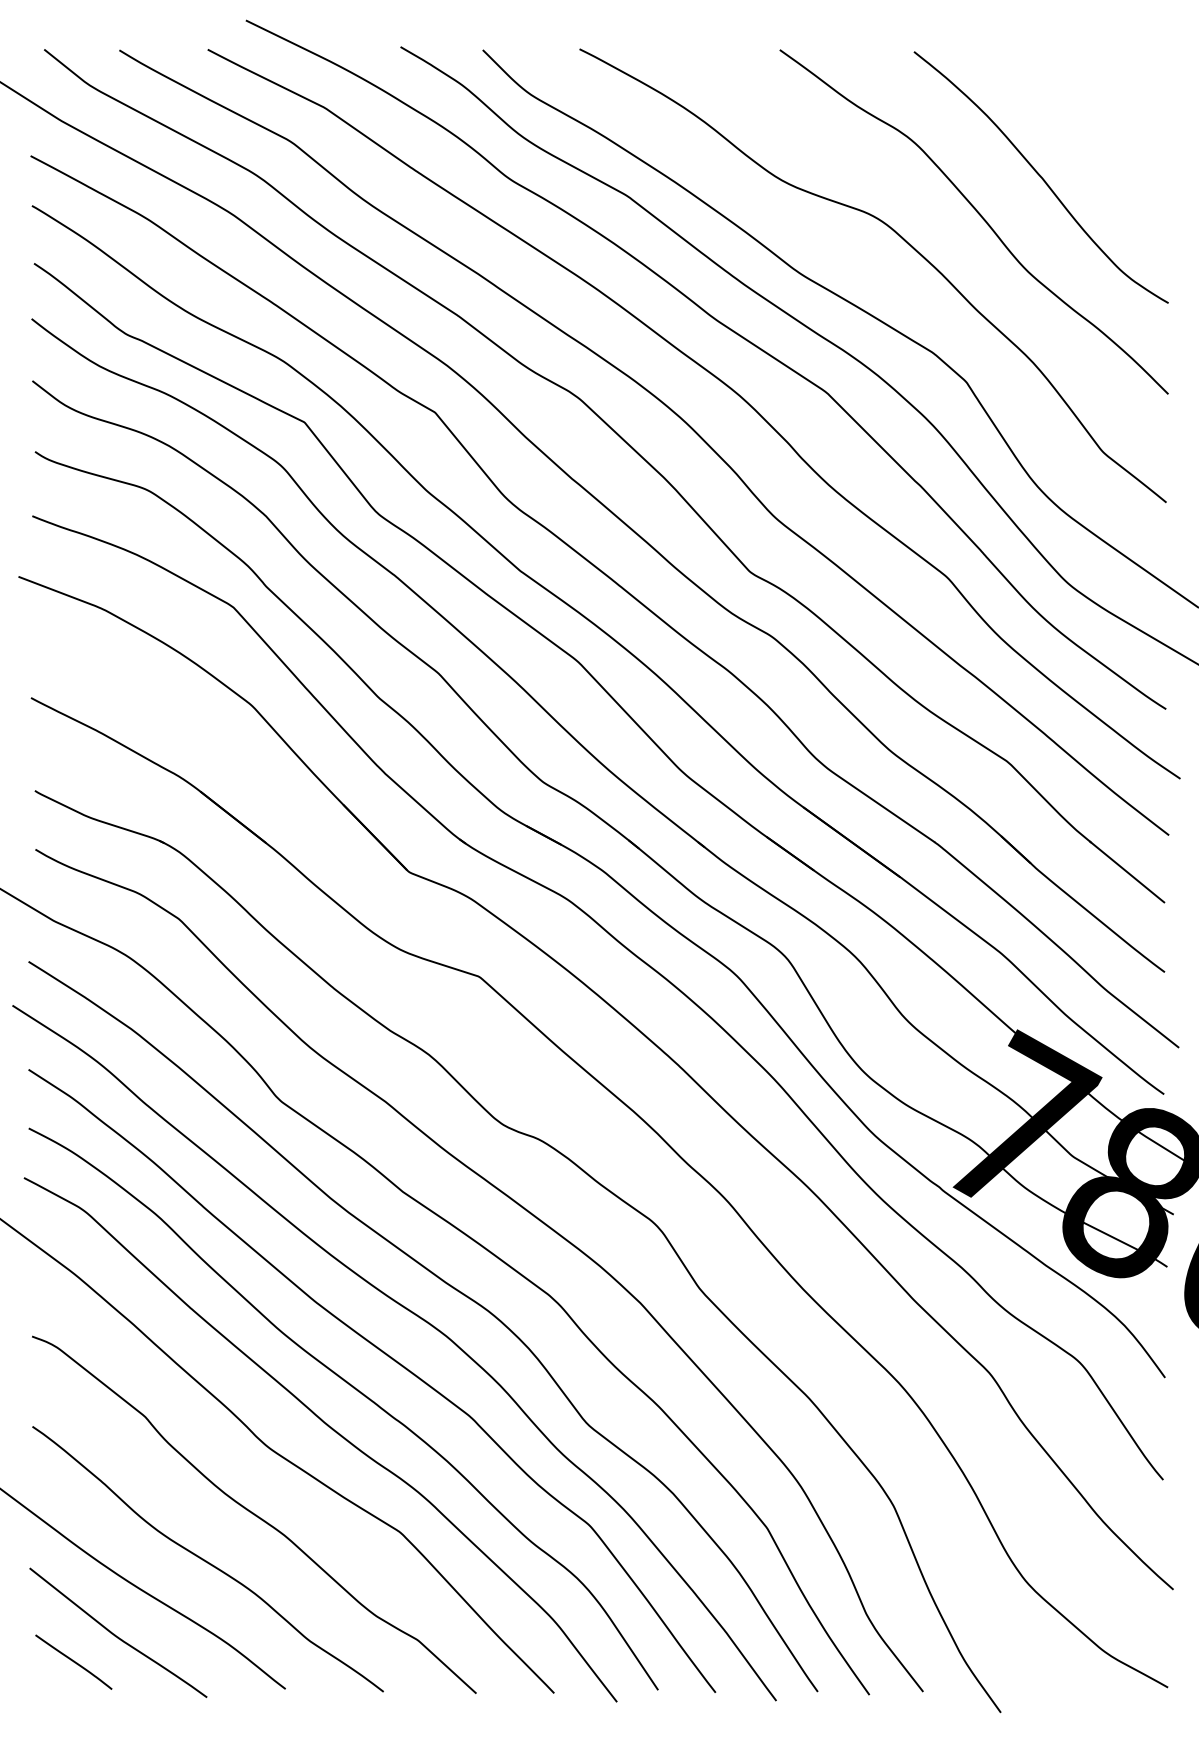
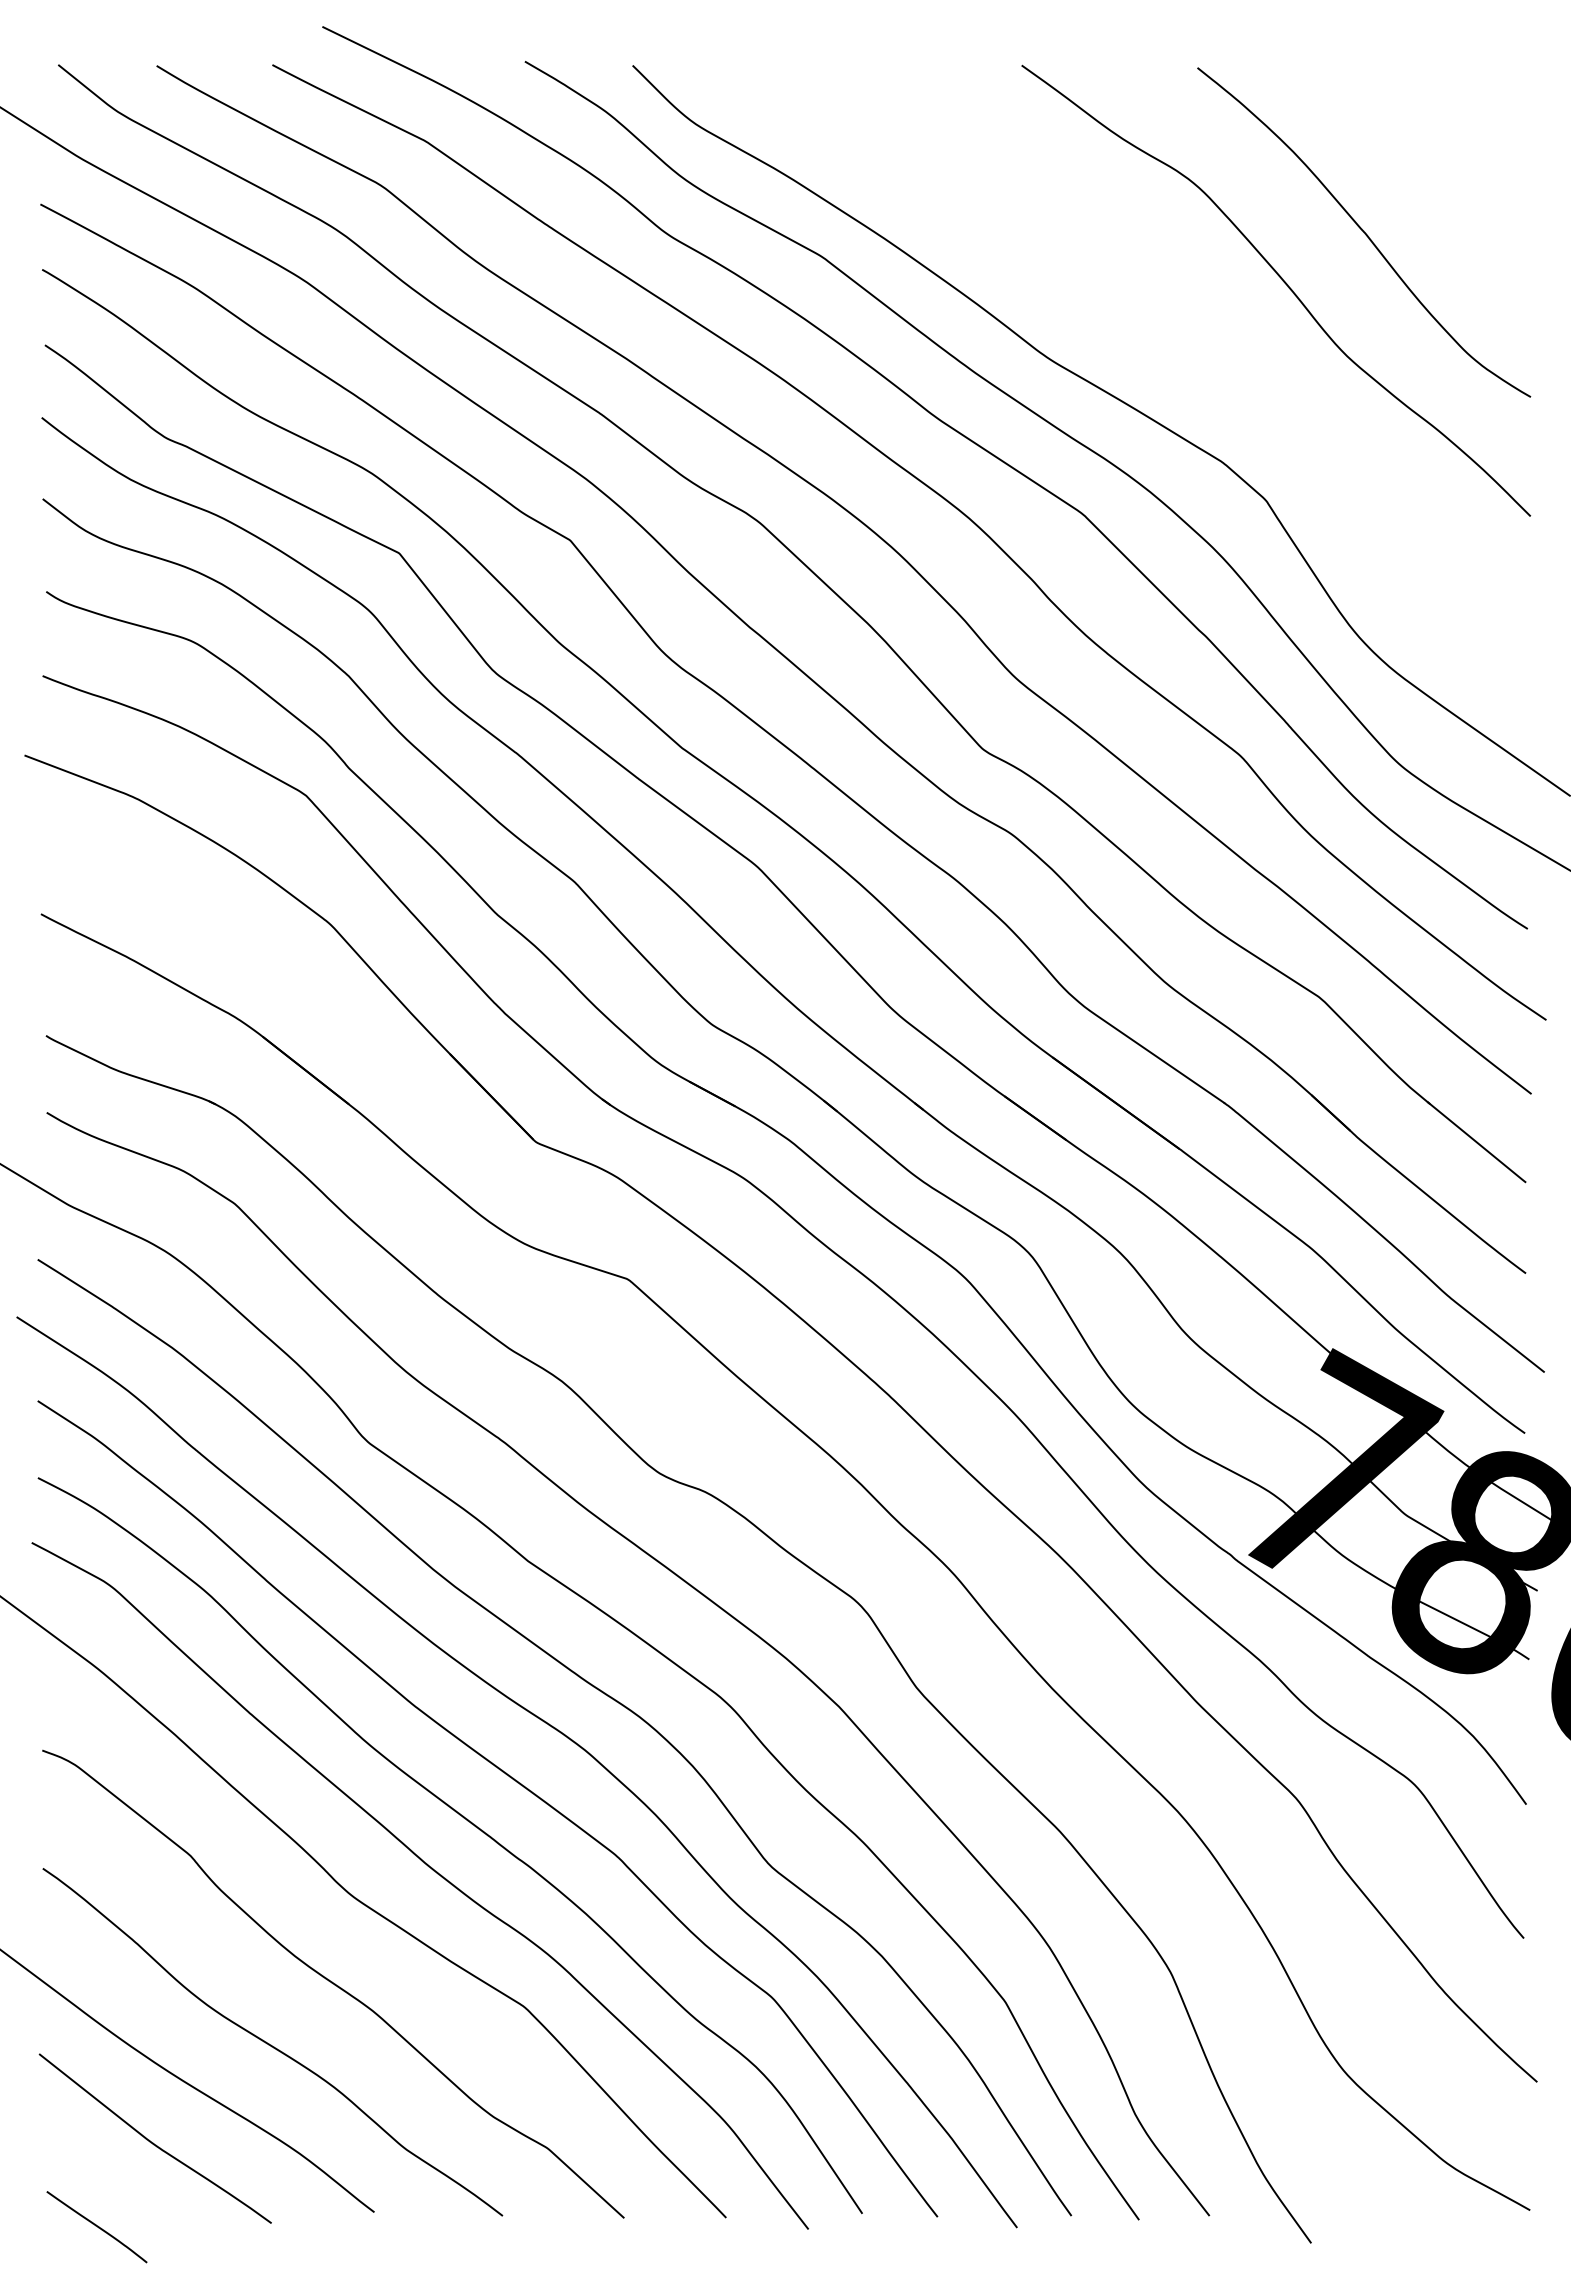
curve: (904, 241) -> (1185, 316), removed
curve: (73, 1661) -> (96, 2226), moved

